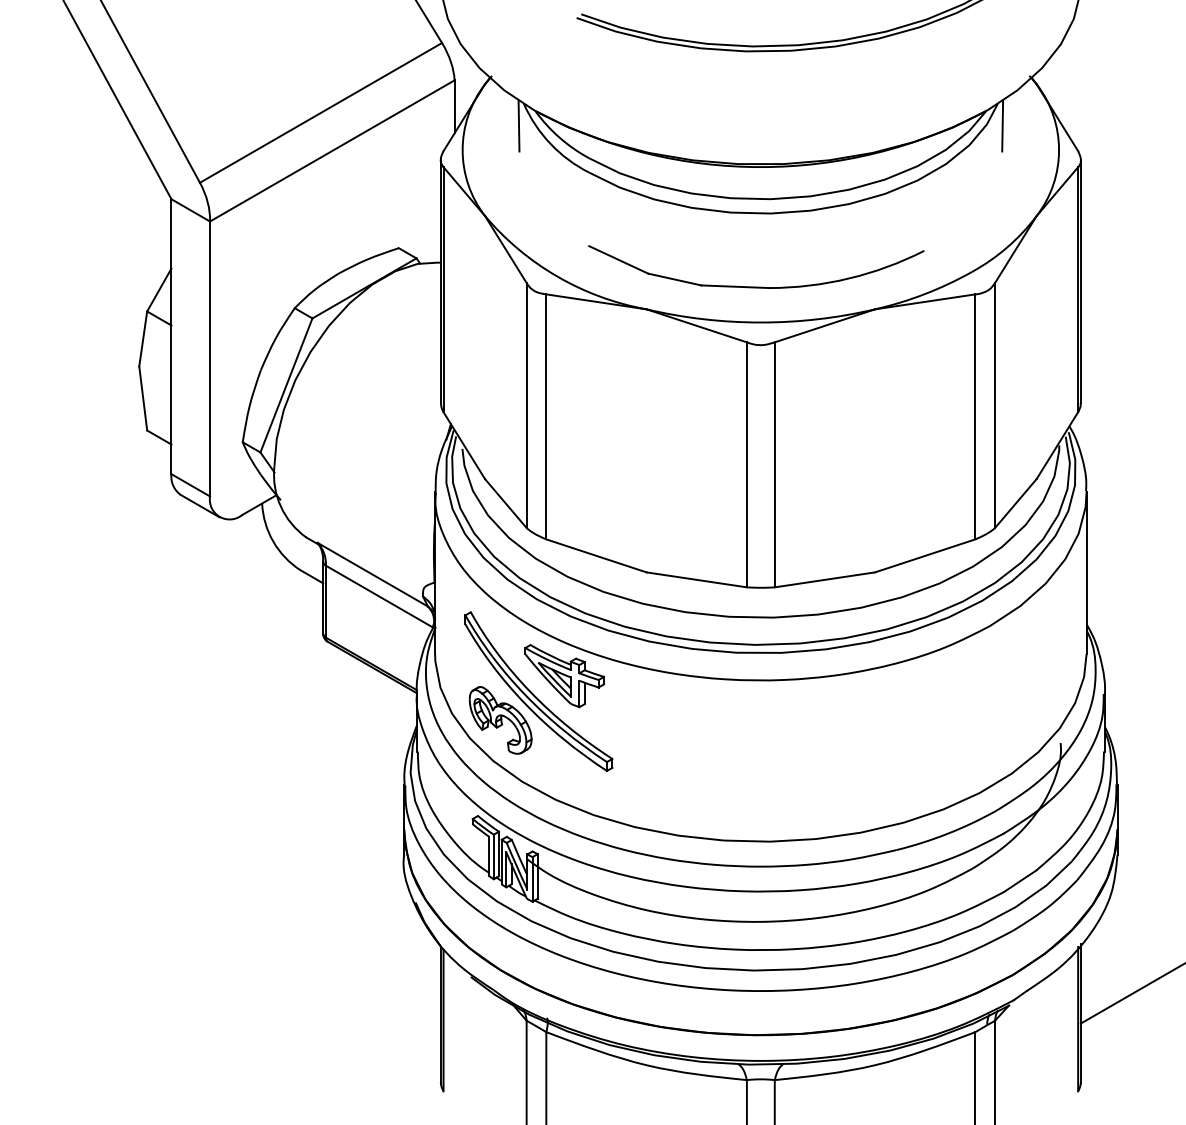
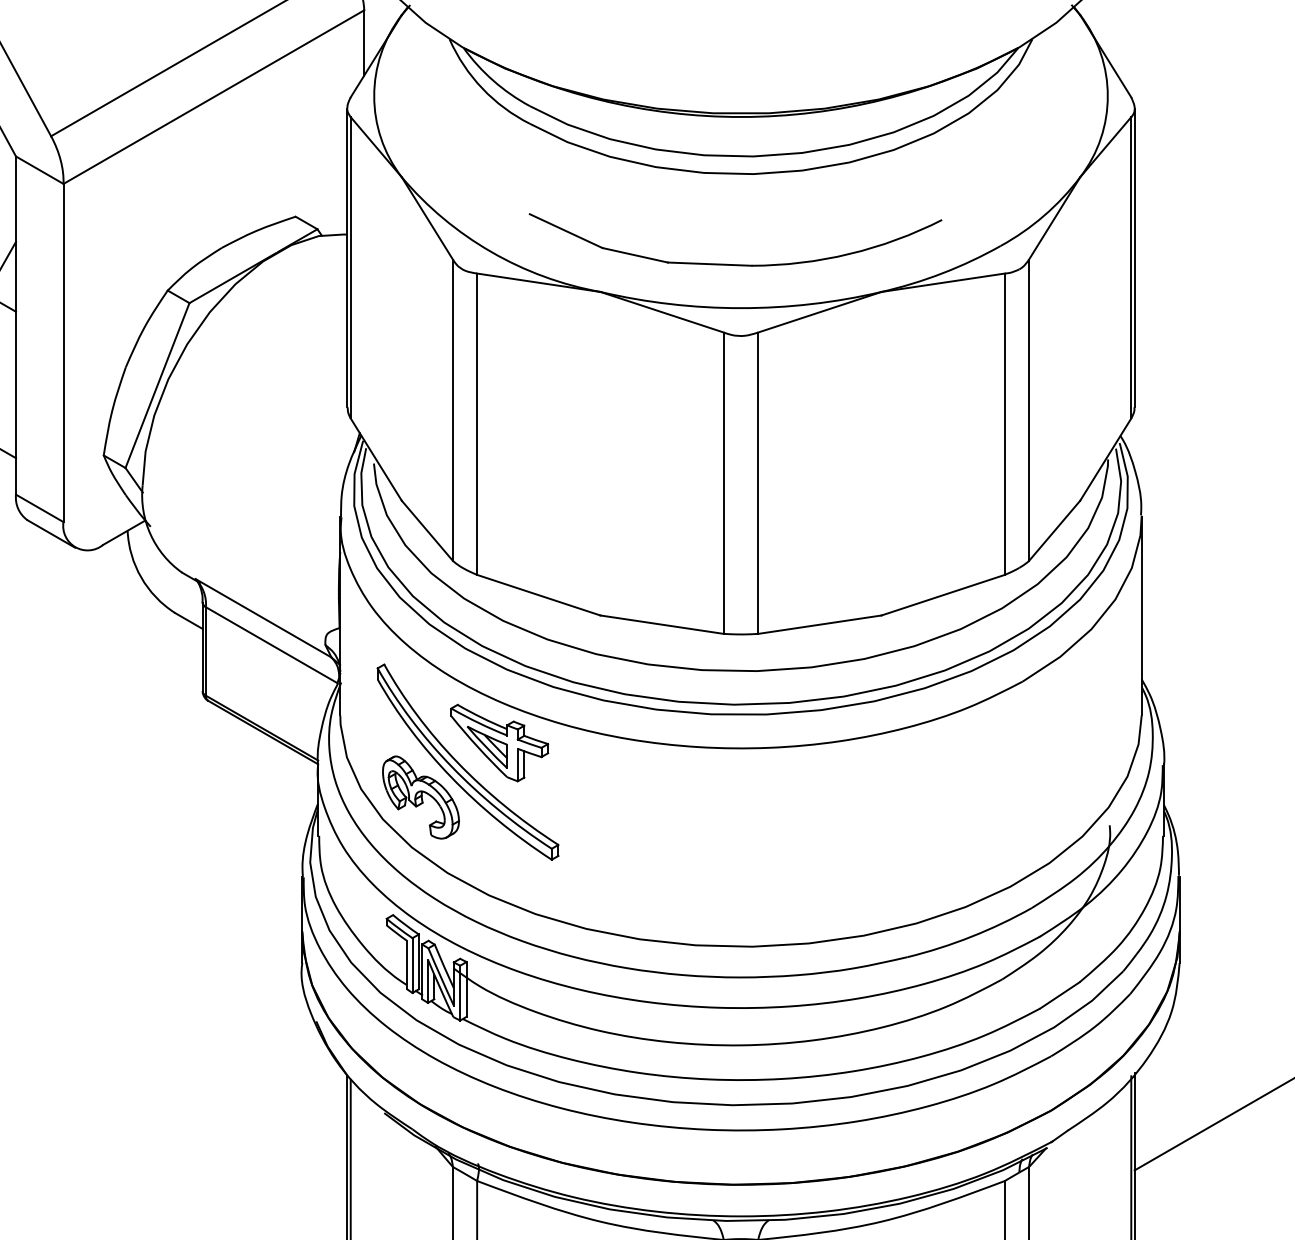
line: (518, 125) -> (442, 65), removed
line: (1002, 125) -> (1038, 65), removed

